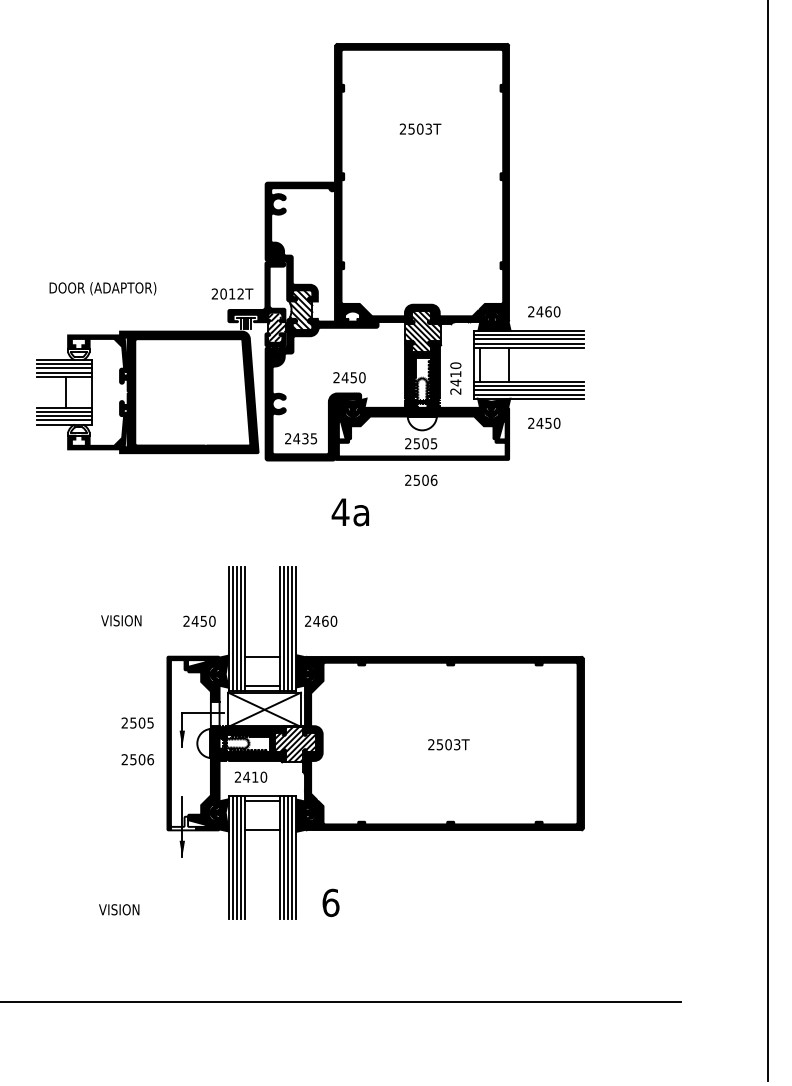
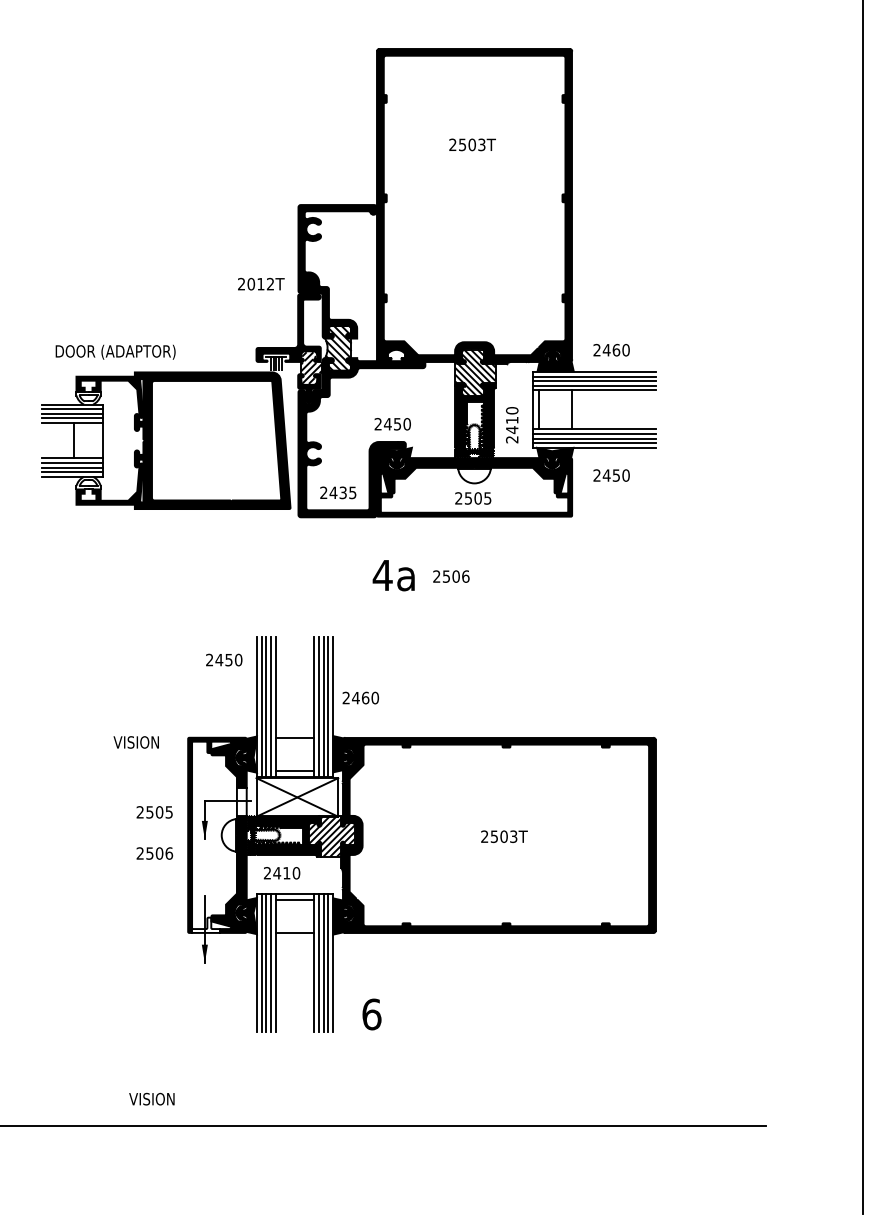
text: (102, 288) -> (115, 351), moved
text: (232, 293) -> (261, 283), moved
text: (421, 480) -> (451, 576), moved
text: (120, 620) -> (135, 742), moved
text: (199, 620) -> (224, 659), moved
text: (118, 909) -> (151, 1098), moved

